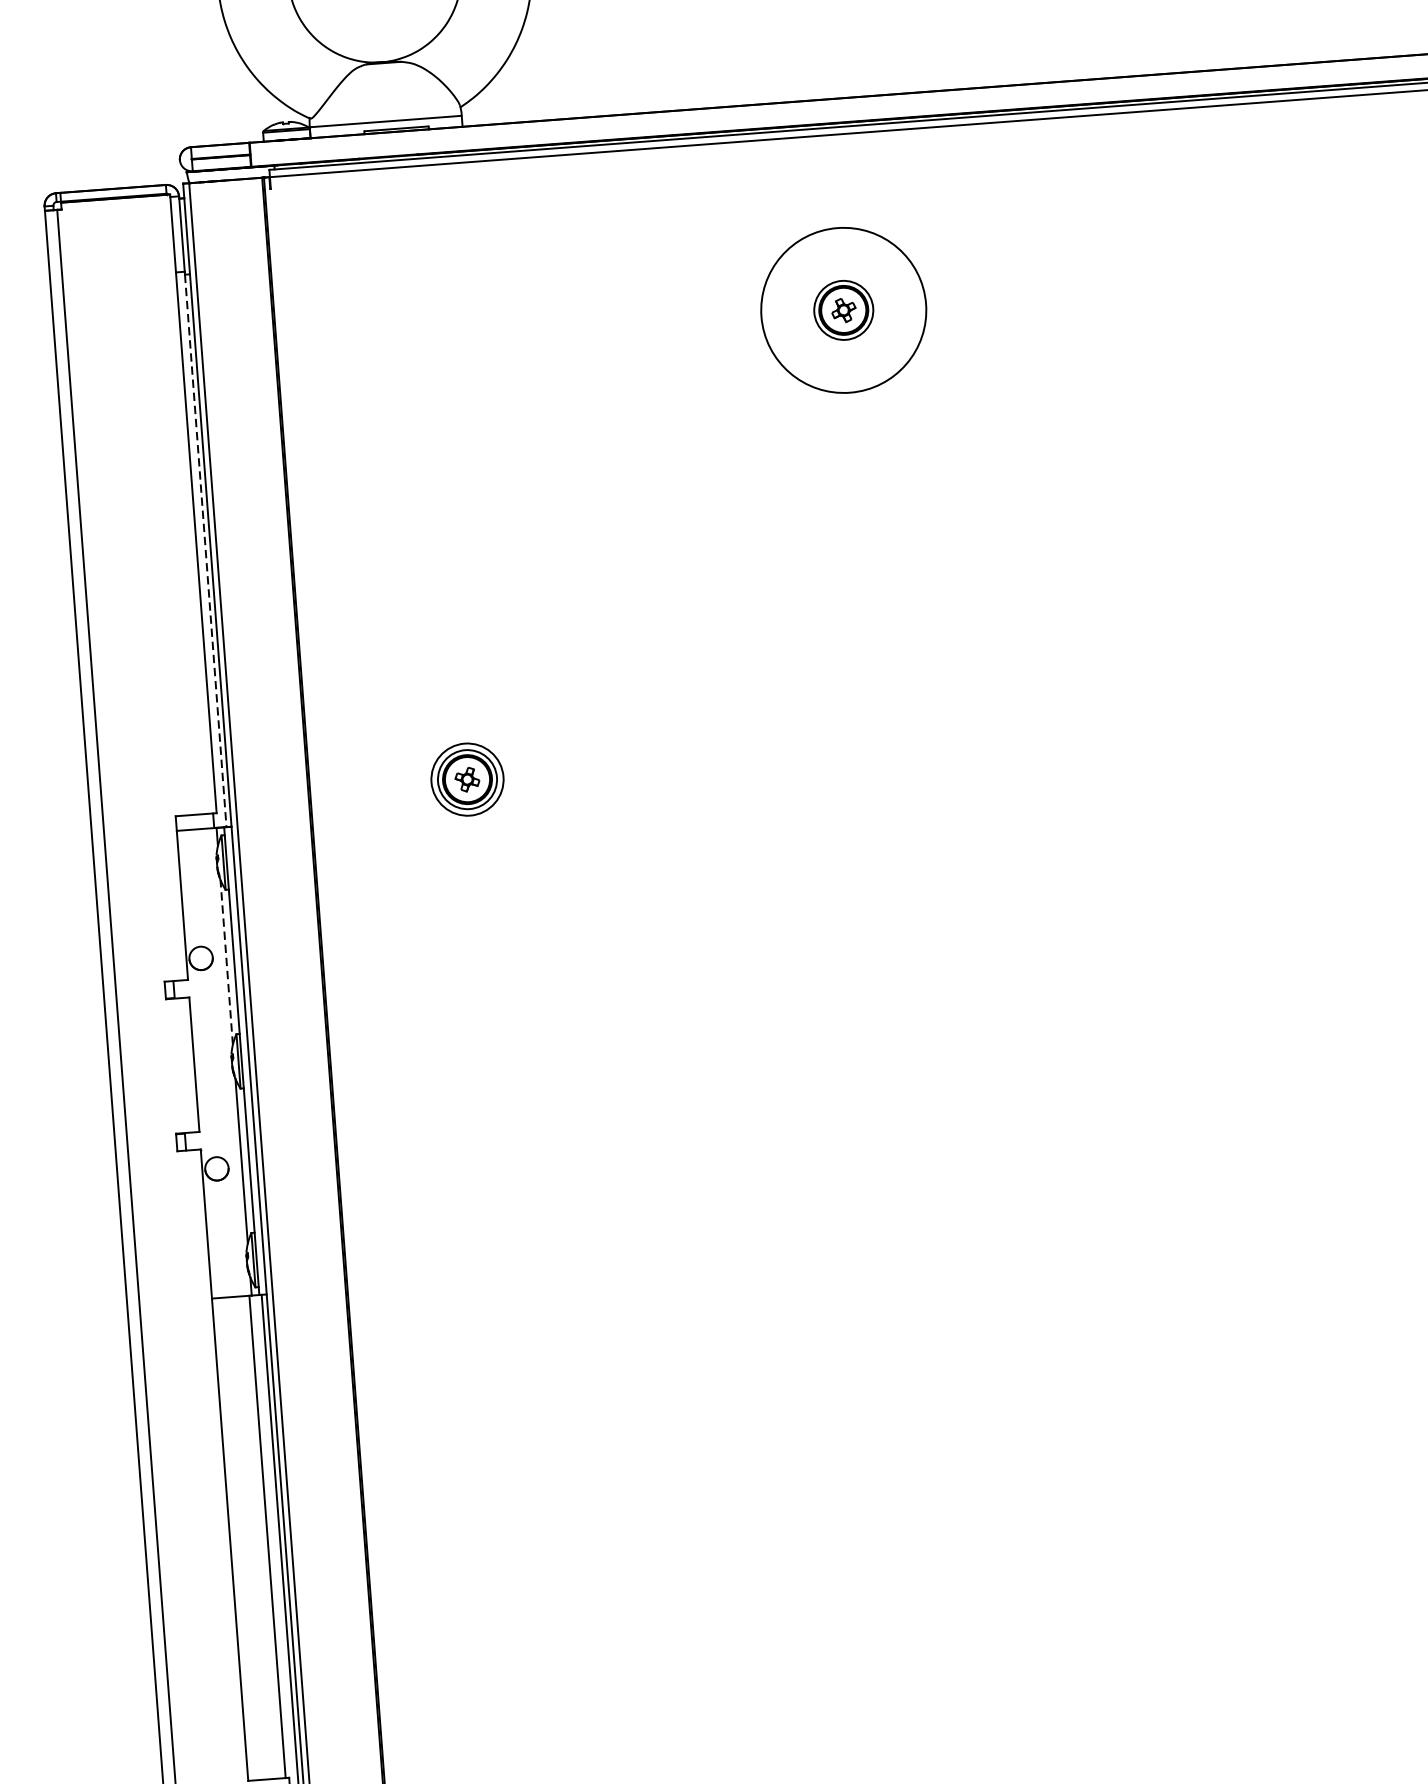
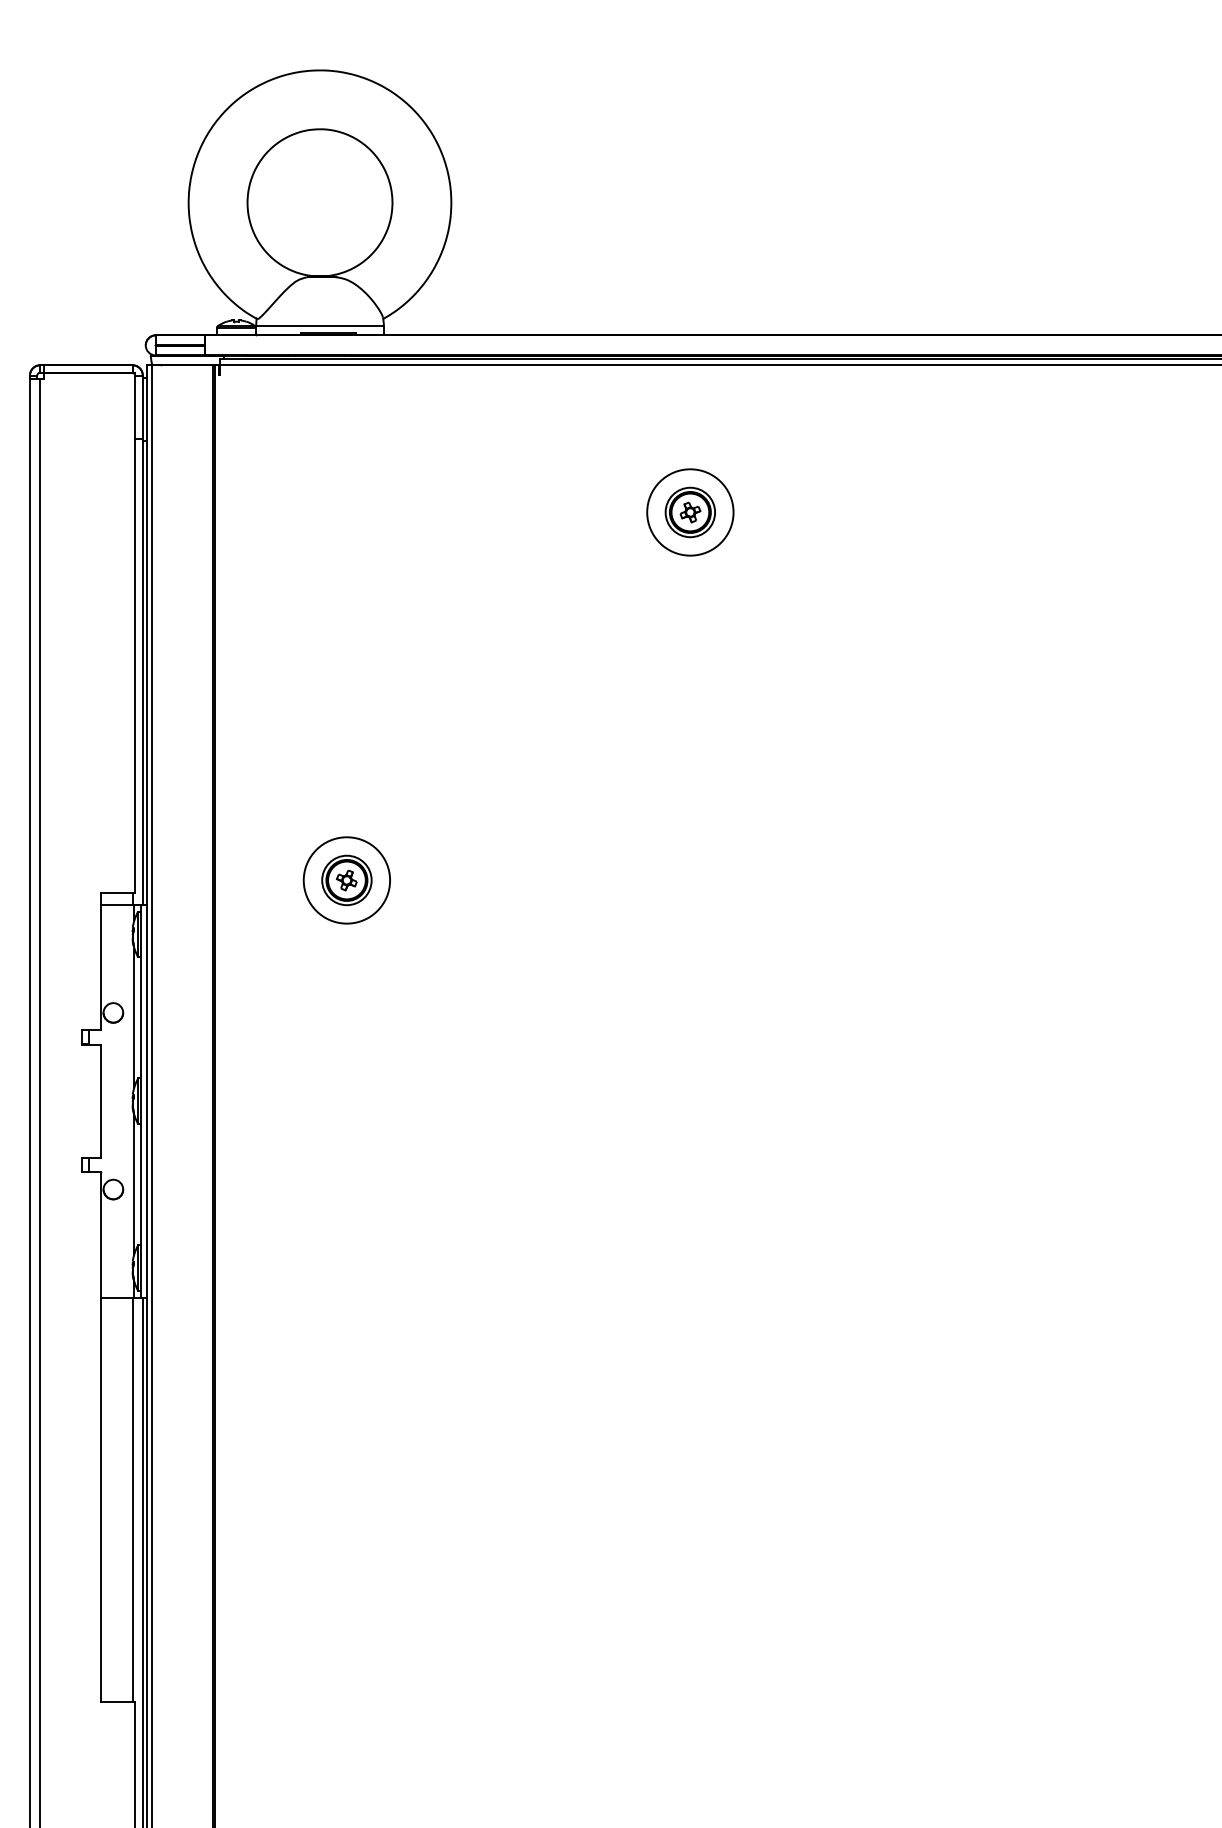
circle: (843, 310) -> (690, 512), size x0.62
line: (205, 551) -> (142, 673), dashed -> solid
circle: (467, 779) -> (346, 880), size x1.43
line: (226, 961) -> (134, 1017), dashed -> solid

